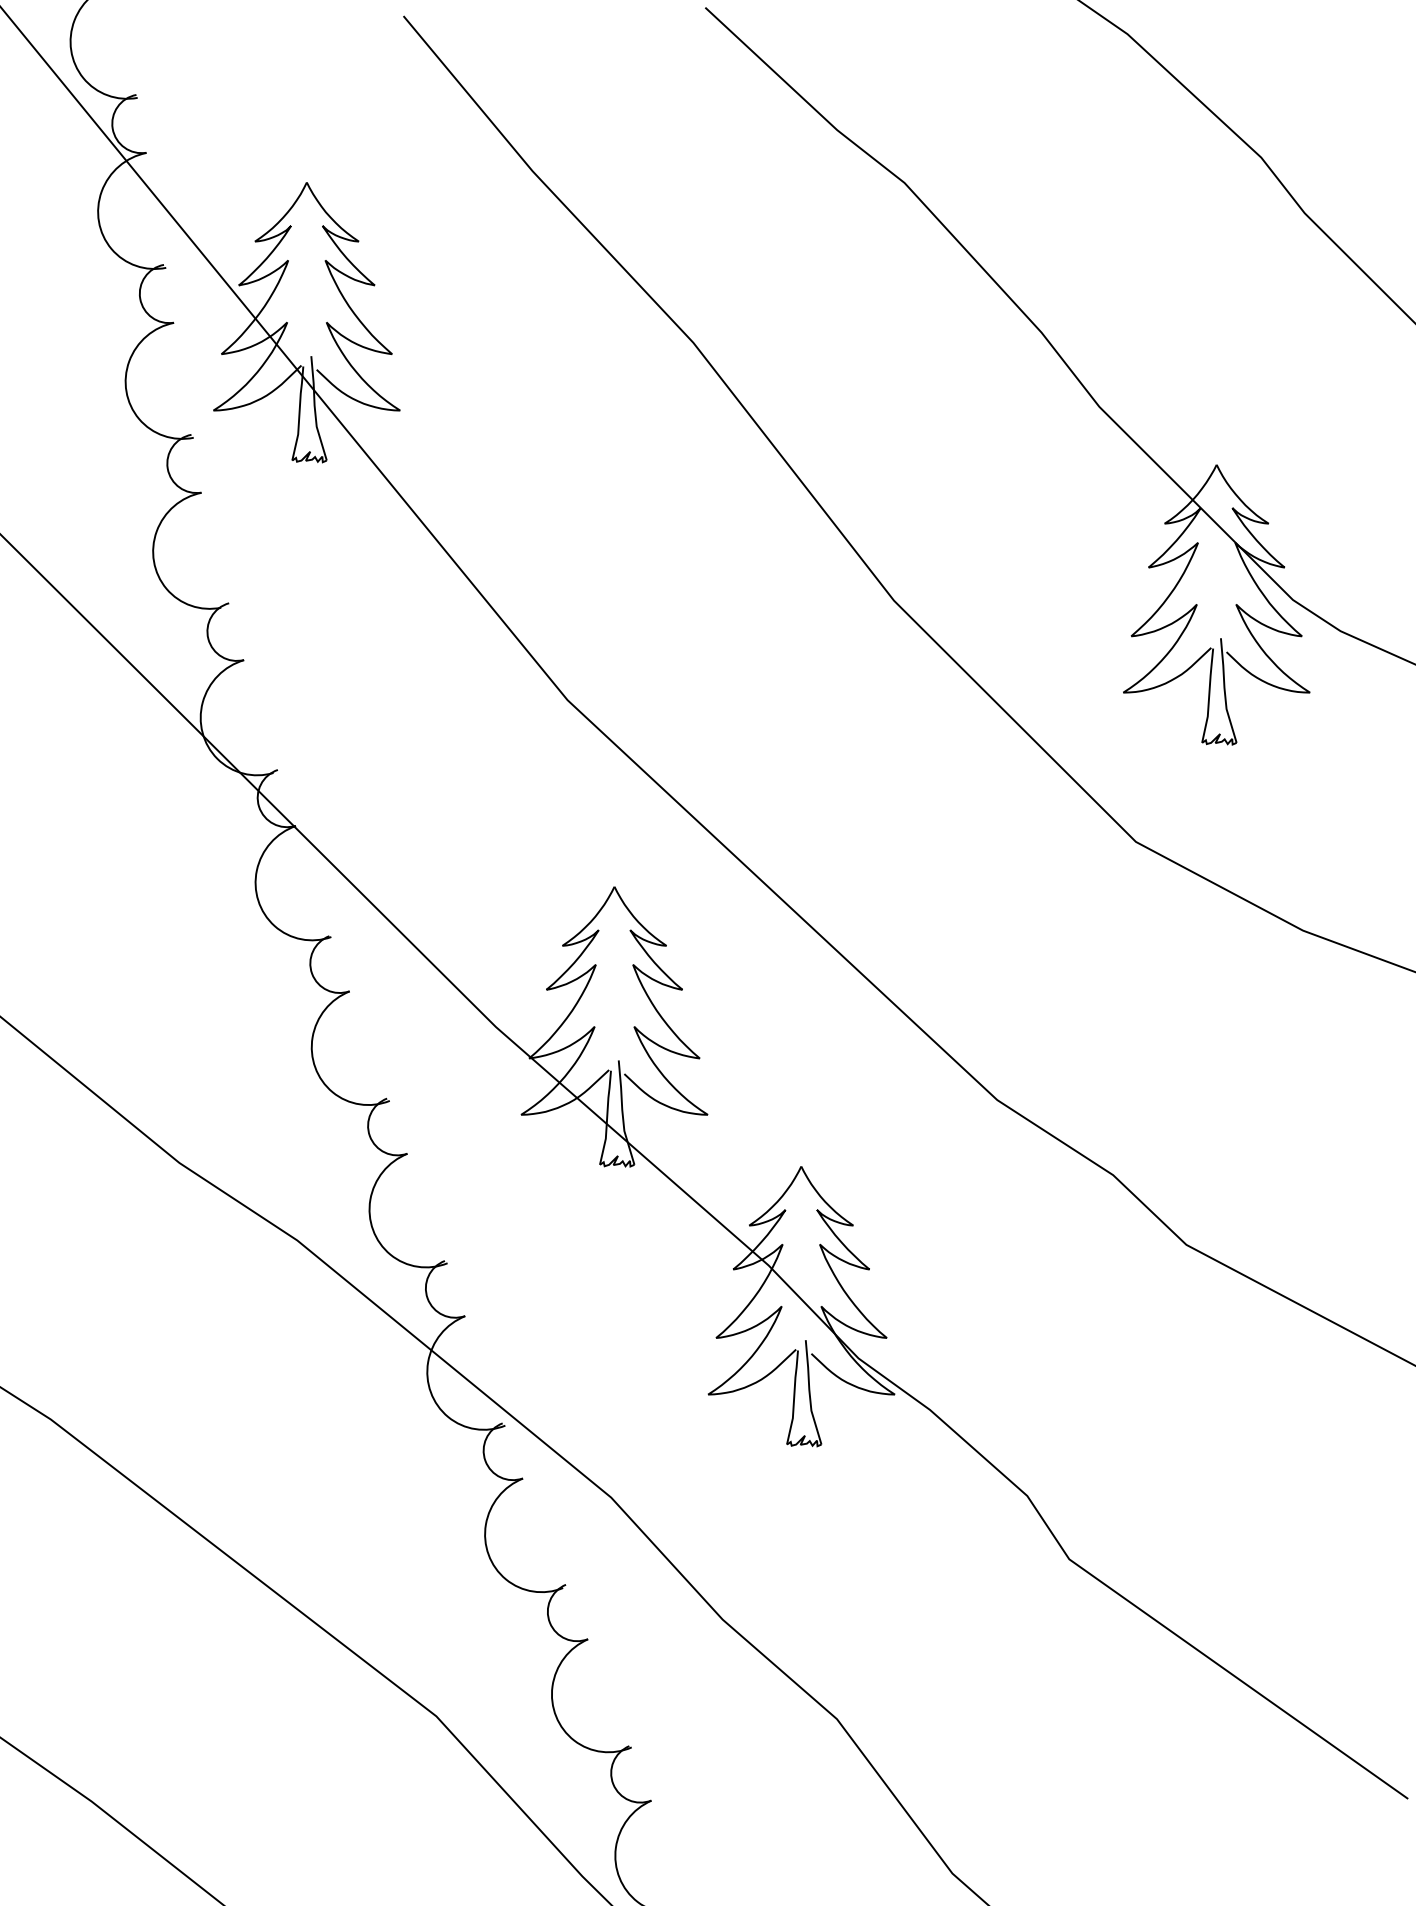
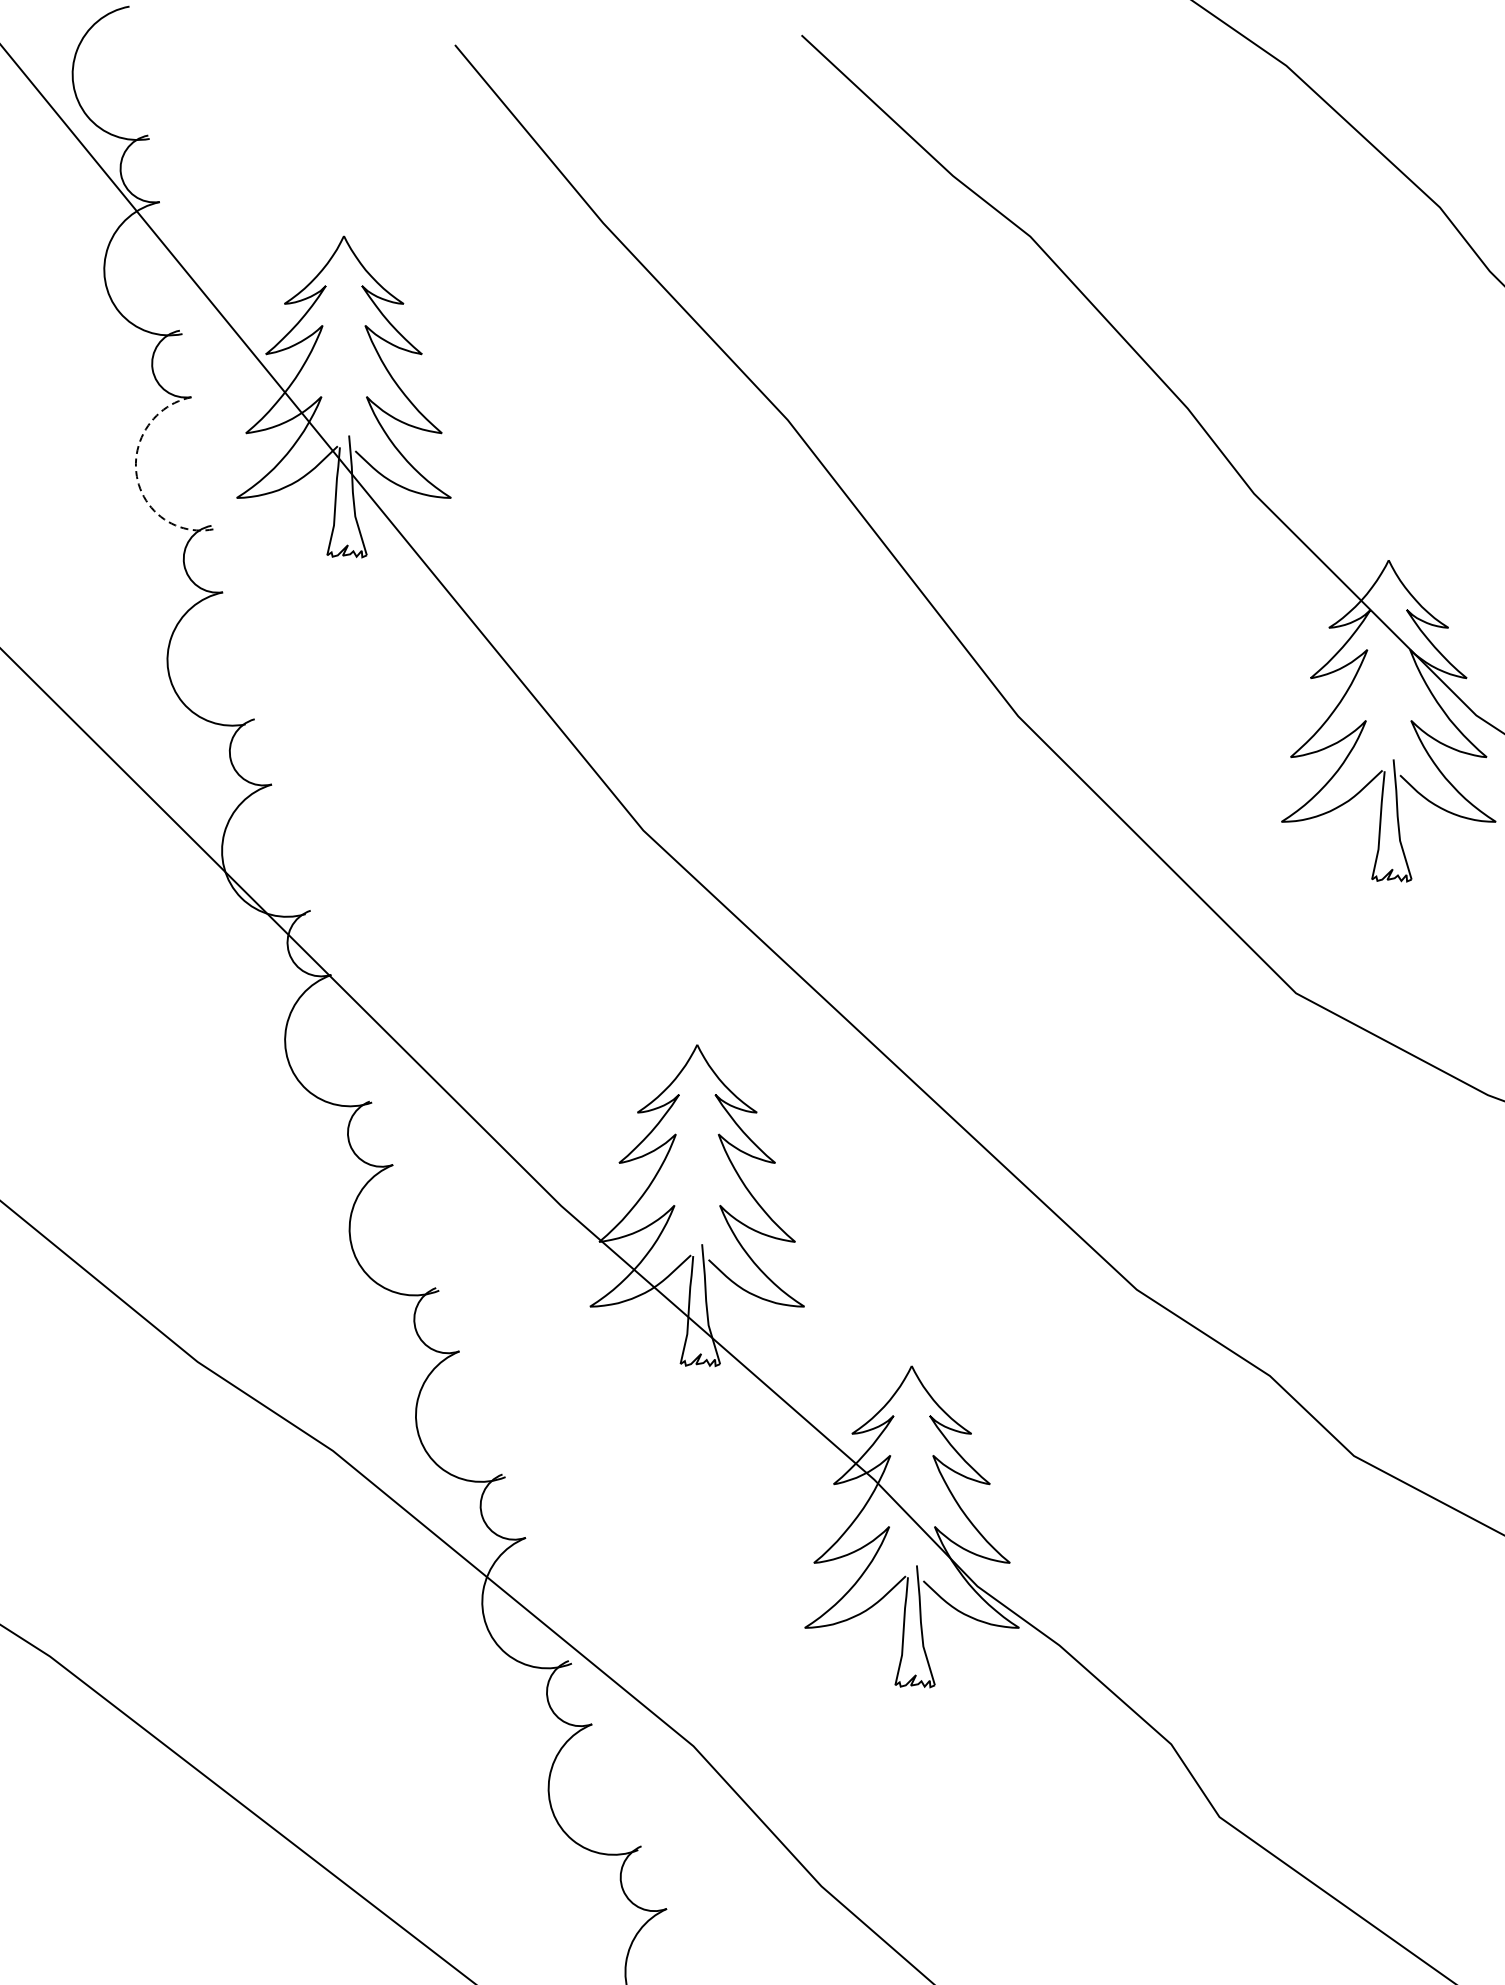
arc: (126, 391) -> (136, 476), solid -> dashed

